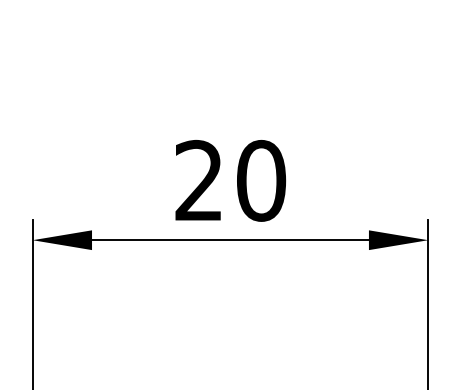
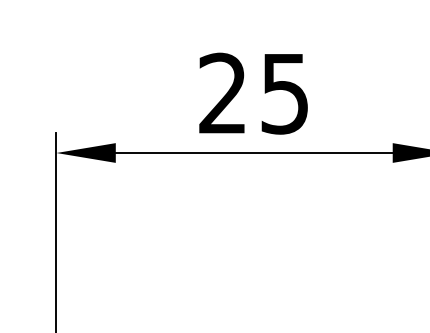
text: (261, 180) -> (285, 93), 20 -> 25

